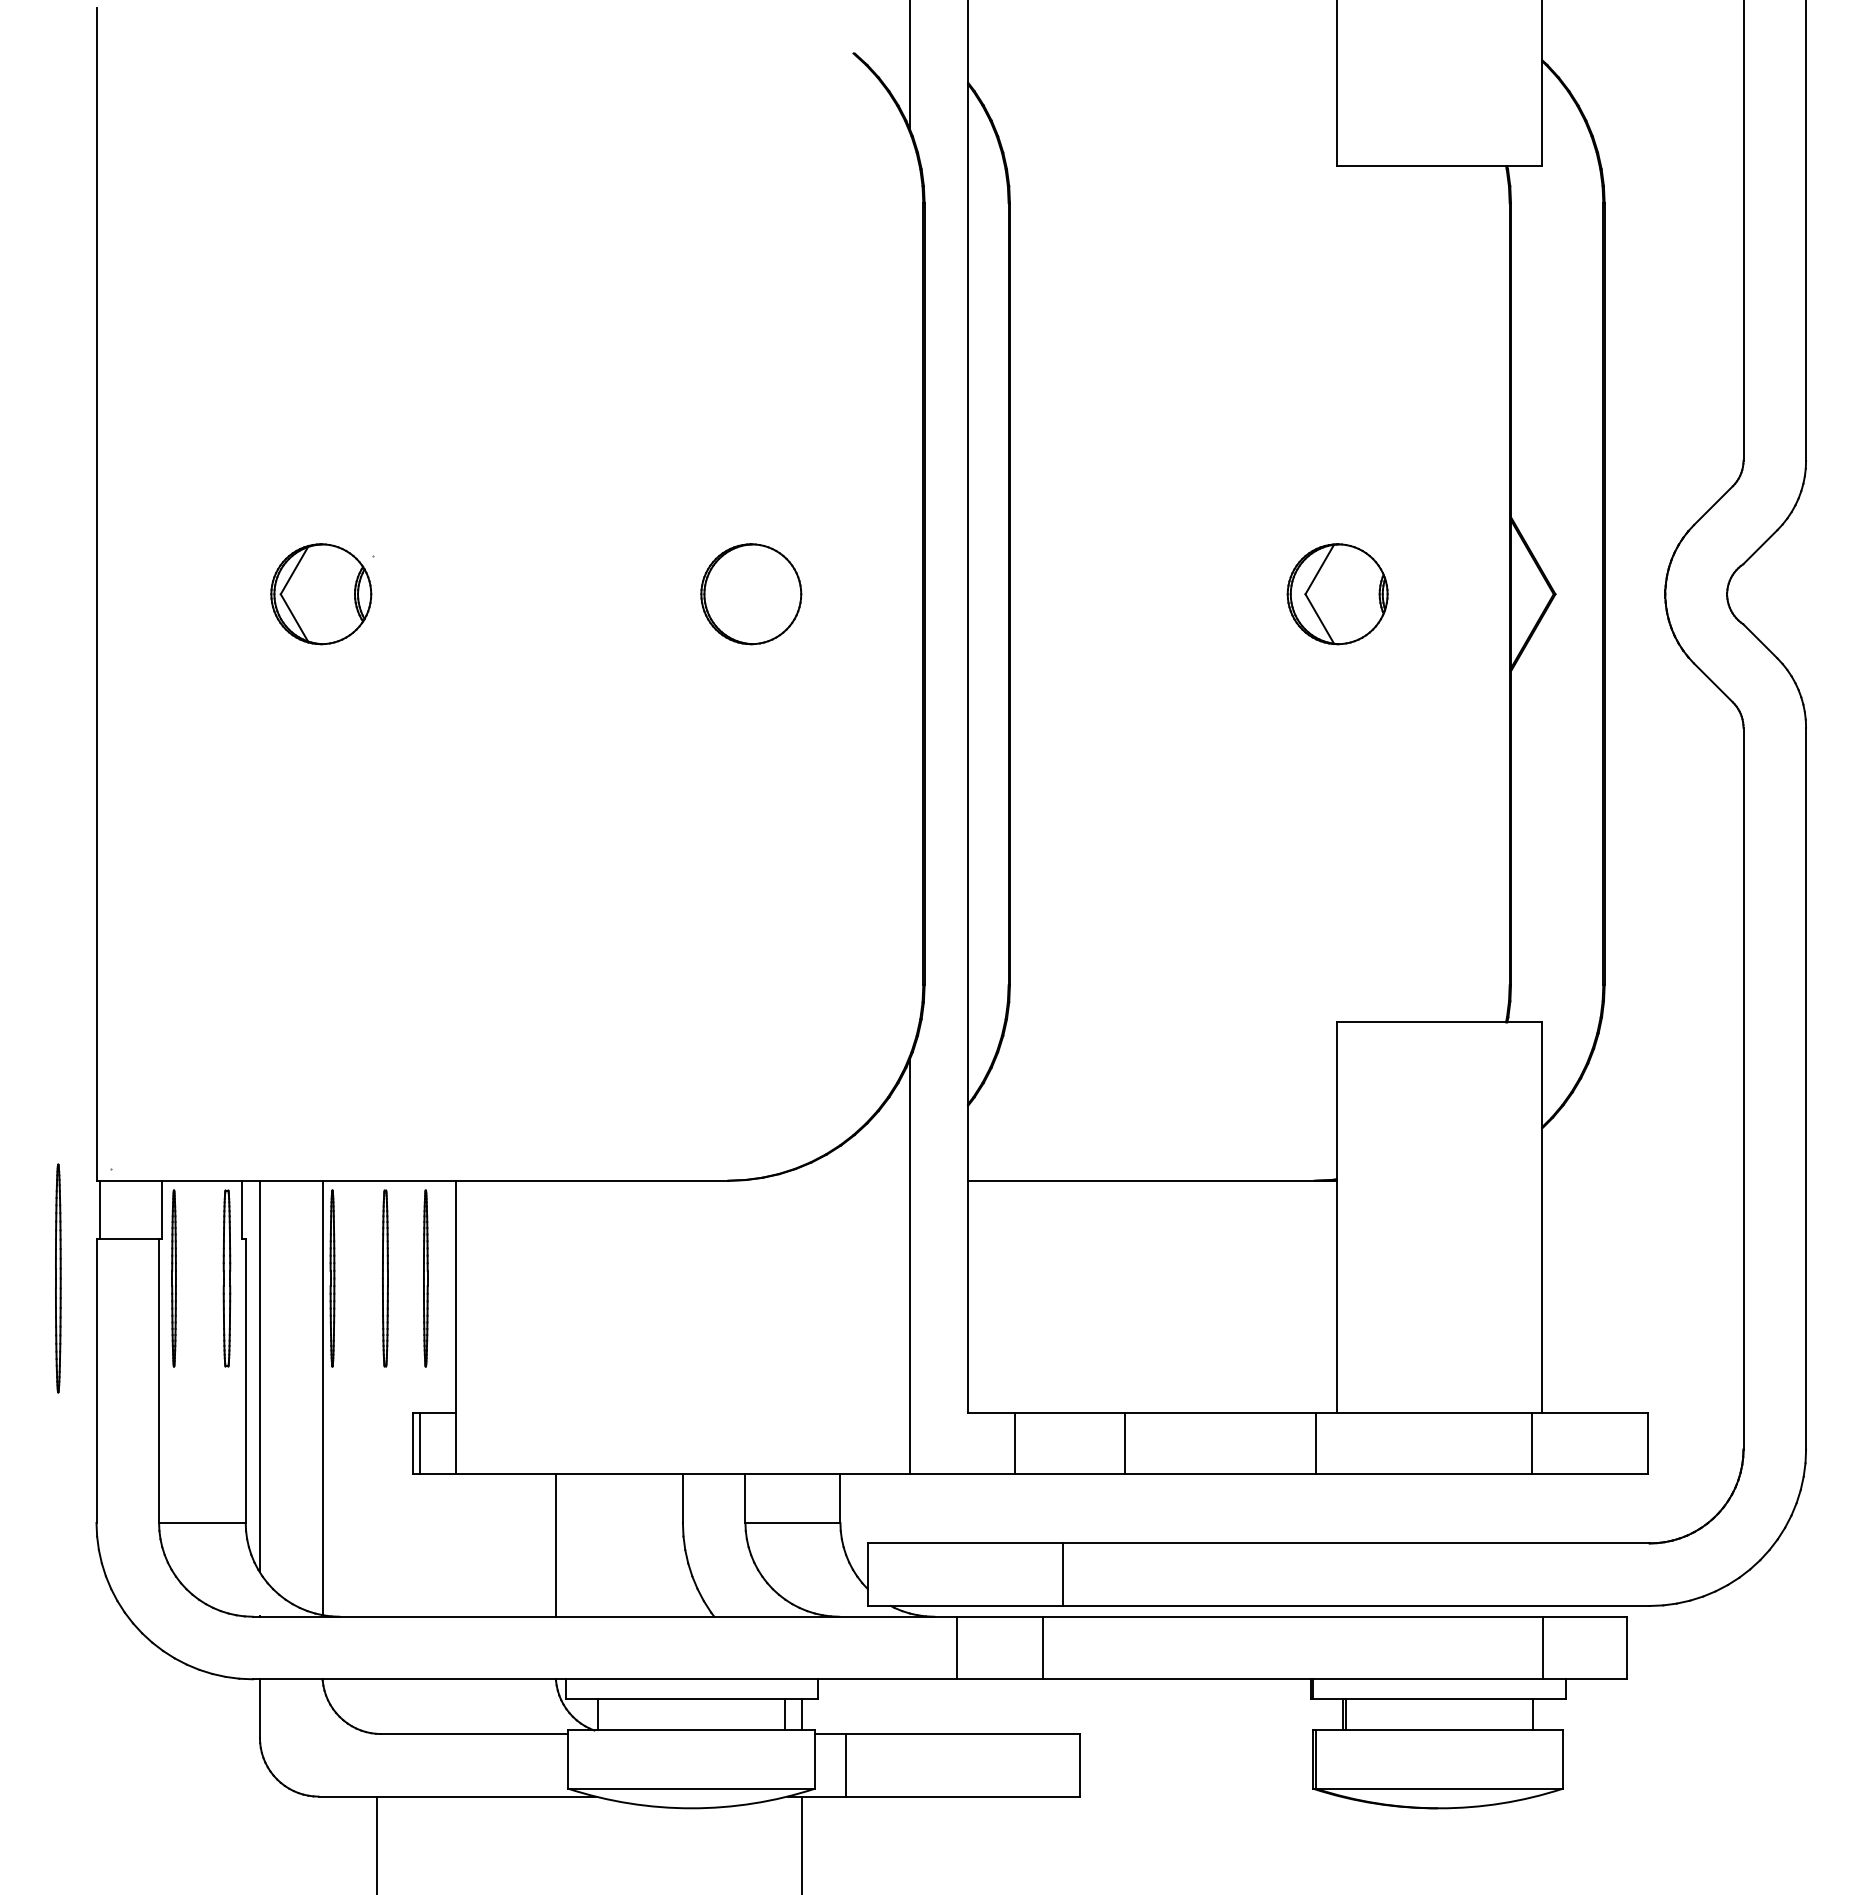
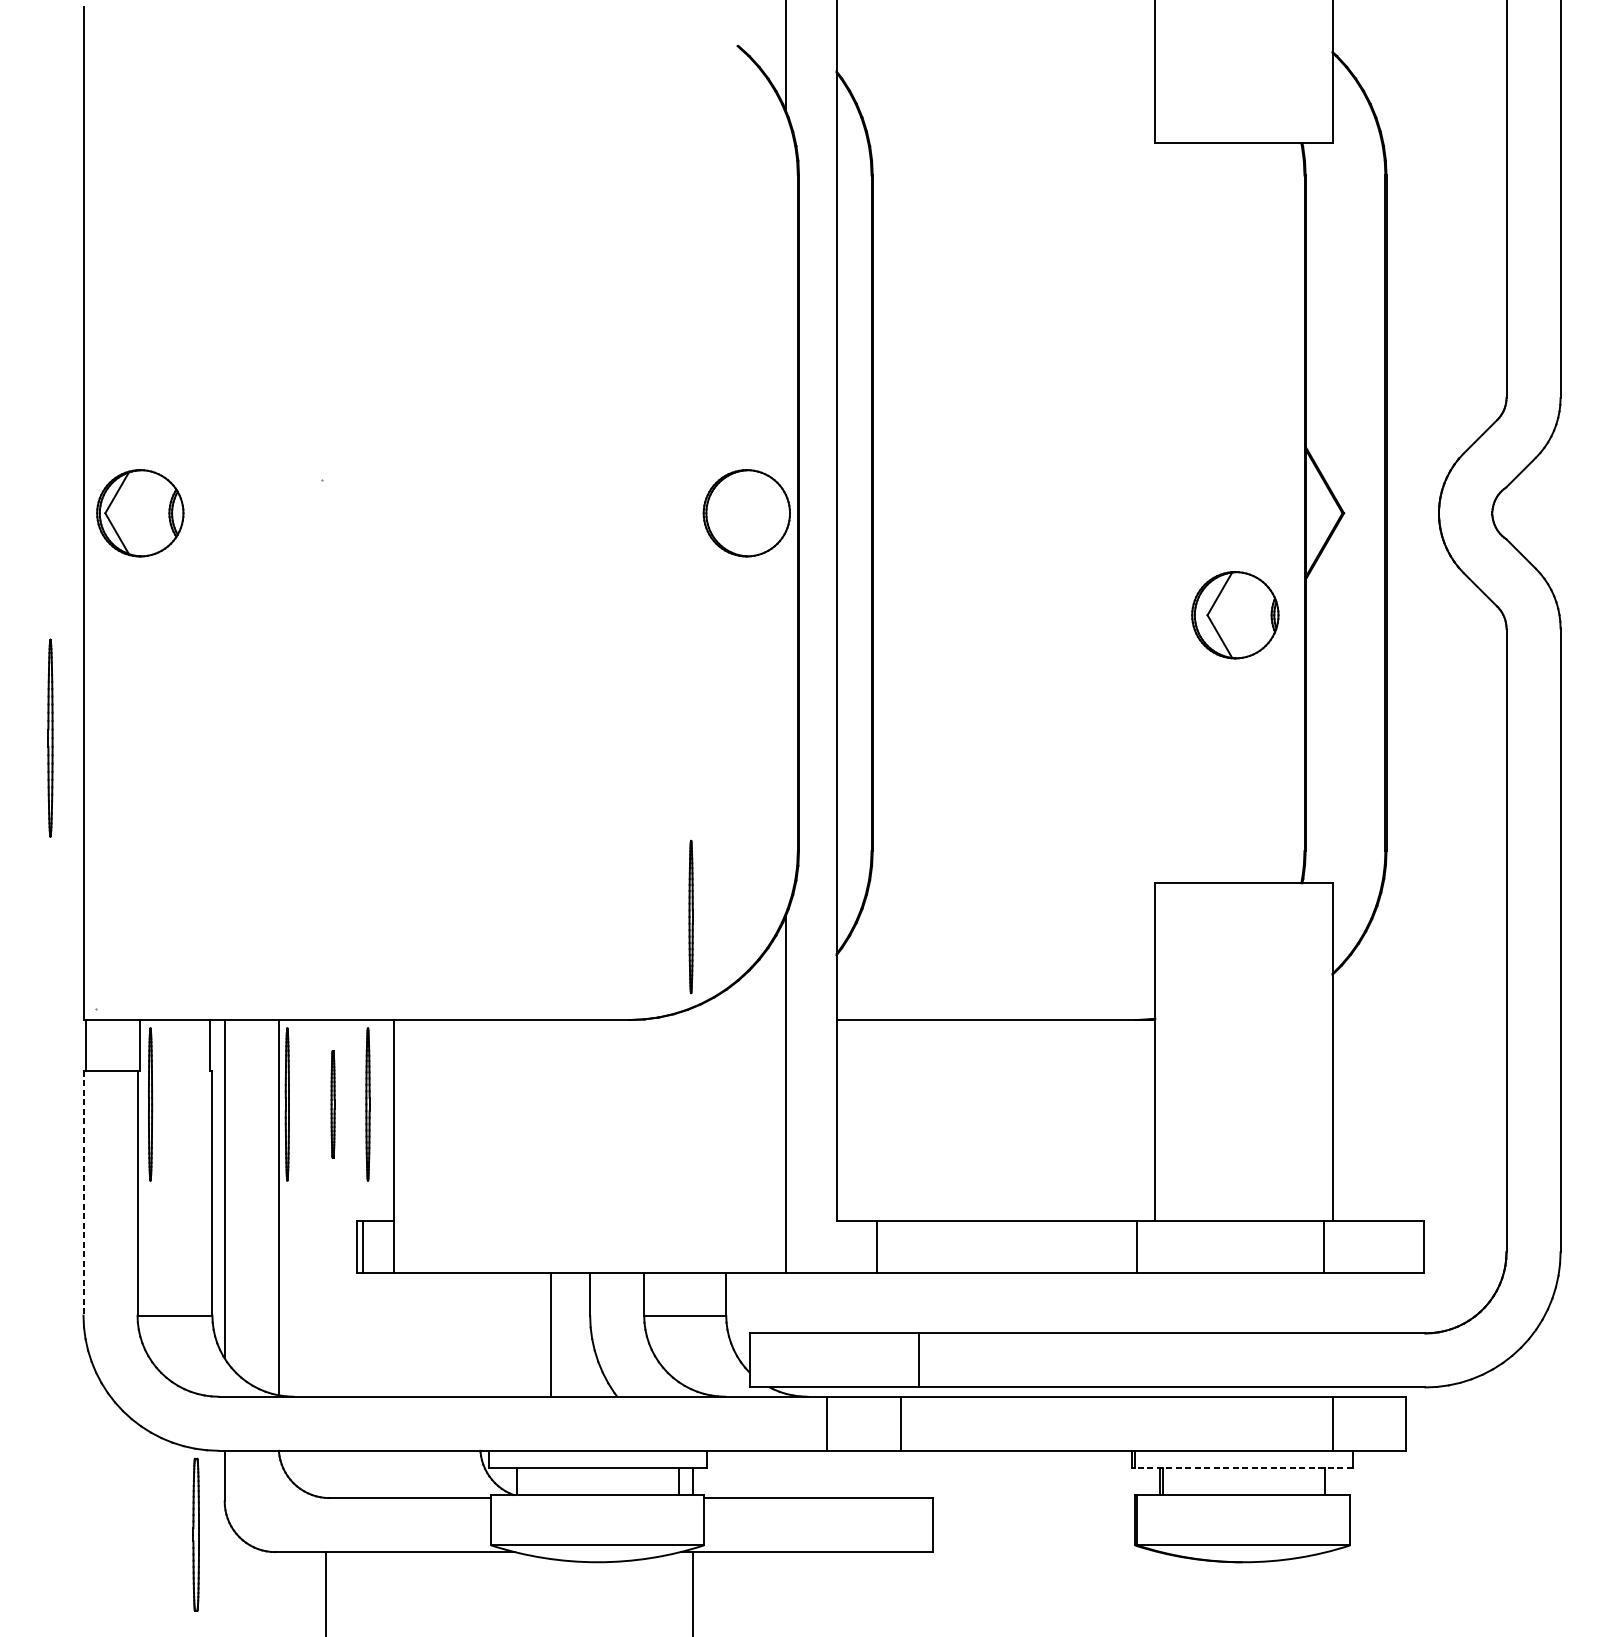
part: (321, 594) -> (140, 513), moved
part: (751, 594) -> (747, 513), moved
part: (1337, 594) -> (1235, 615), moved
part: (799, 1061) -> (690, 916), added
part: (58, 1278) -> (50, 738), moved
part: (226, 1278) -> (195, 1534), moved
part: (385, 1278) -> (333, 1104), size x0.7
line: (96, 1381) -> (83, 1193), solid -> dashed
line: (1125, 1443) -> (972, 1247), removed
line: (555, 1545) -> (550, 1335), moved
line: (1439, 1698) -> (1243, 1467), solid -> dashed
line: (846, 1765) -> (731, 1525), removed

